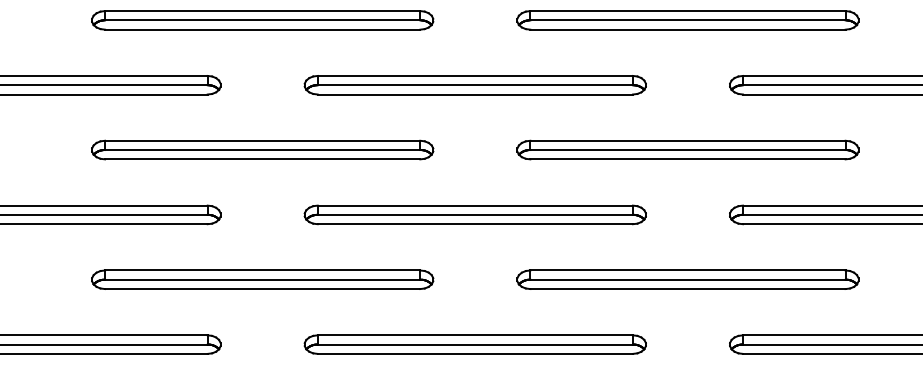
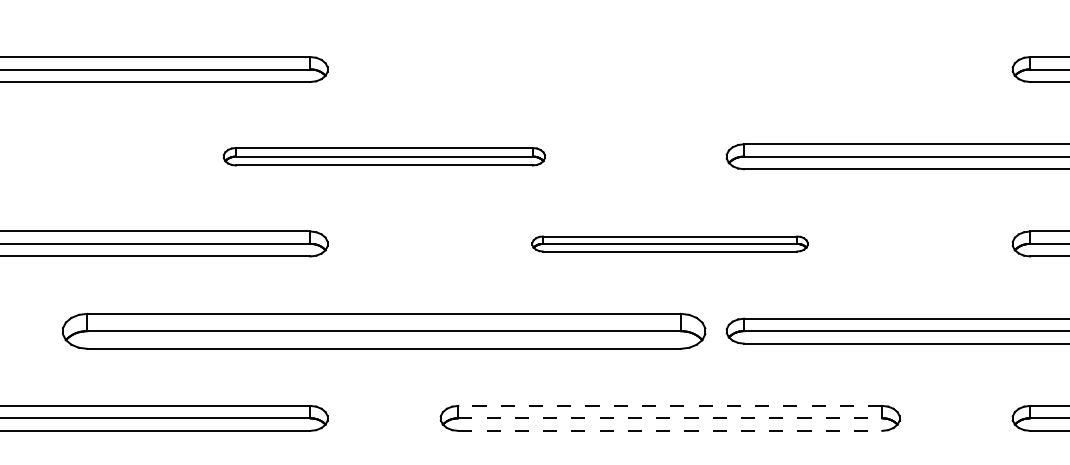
part: (474, 85) -> (669, 69), removed
part: (262, 149) -> (384, 155), size x0.7
part: (474, 214) -> (669, 243), size x0.6
part: (262, 279) -> (384, 330), size x1.4
line: (475, 335) -> (670, 406), solid -> dashed
line: (475, 344) -> (670, 418), solid -> dashed
line: (475, 353) -> (670, 430), solid -> dashed

